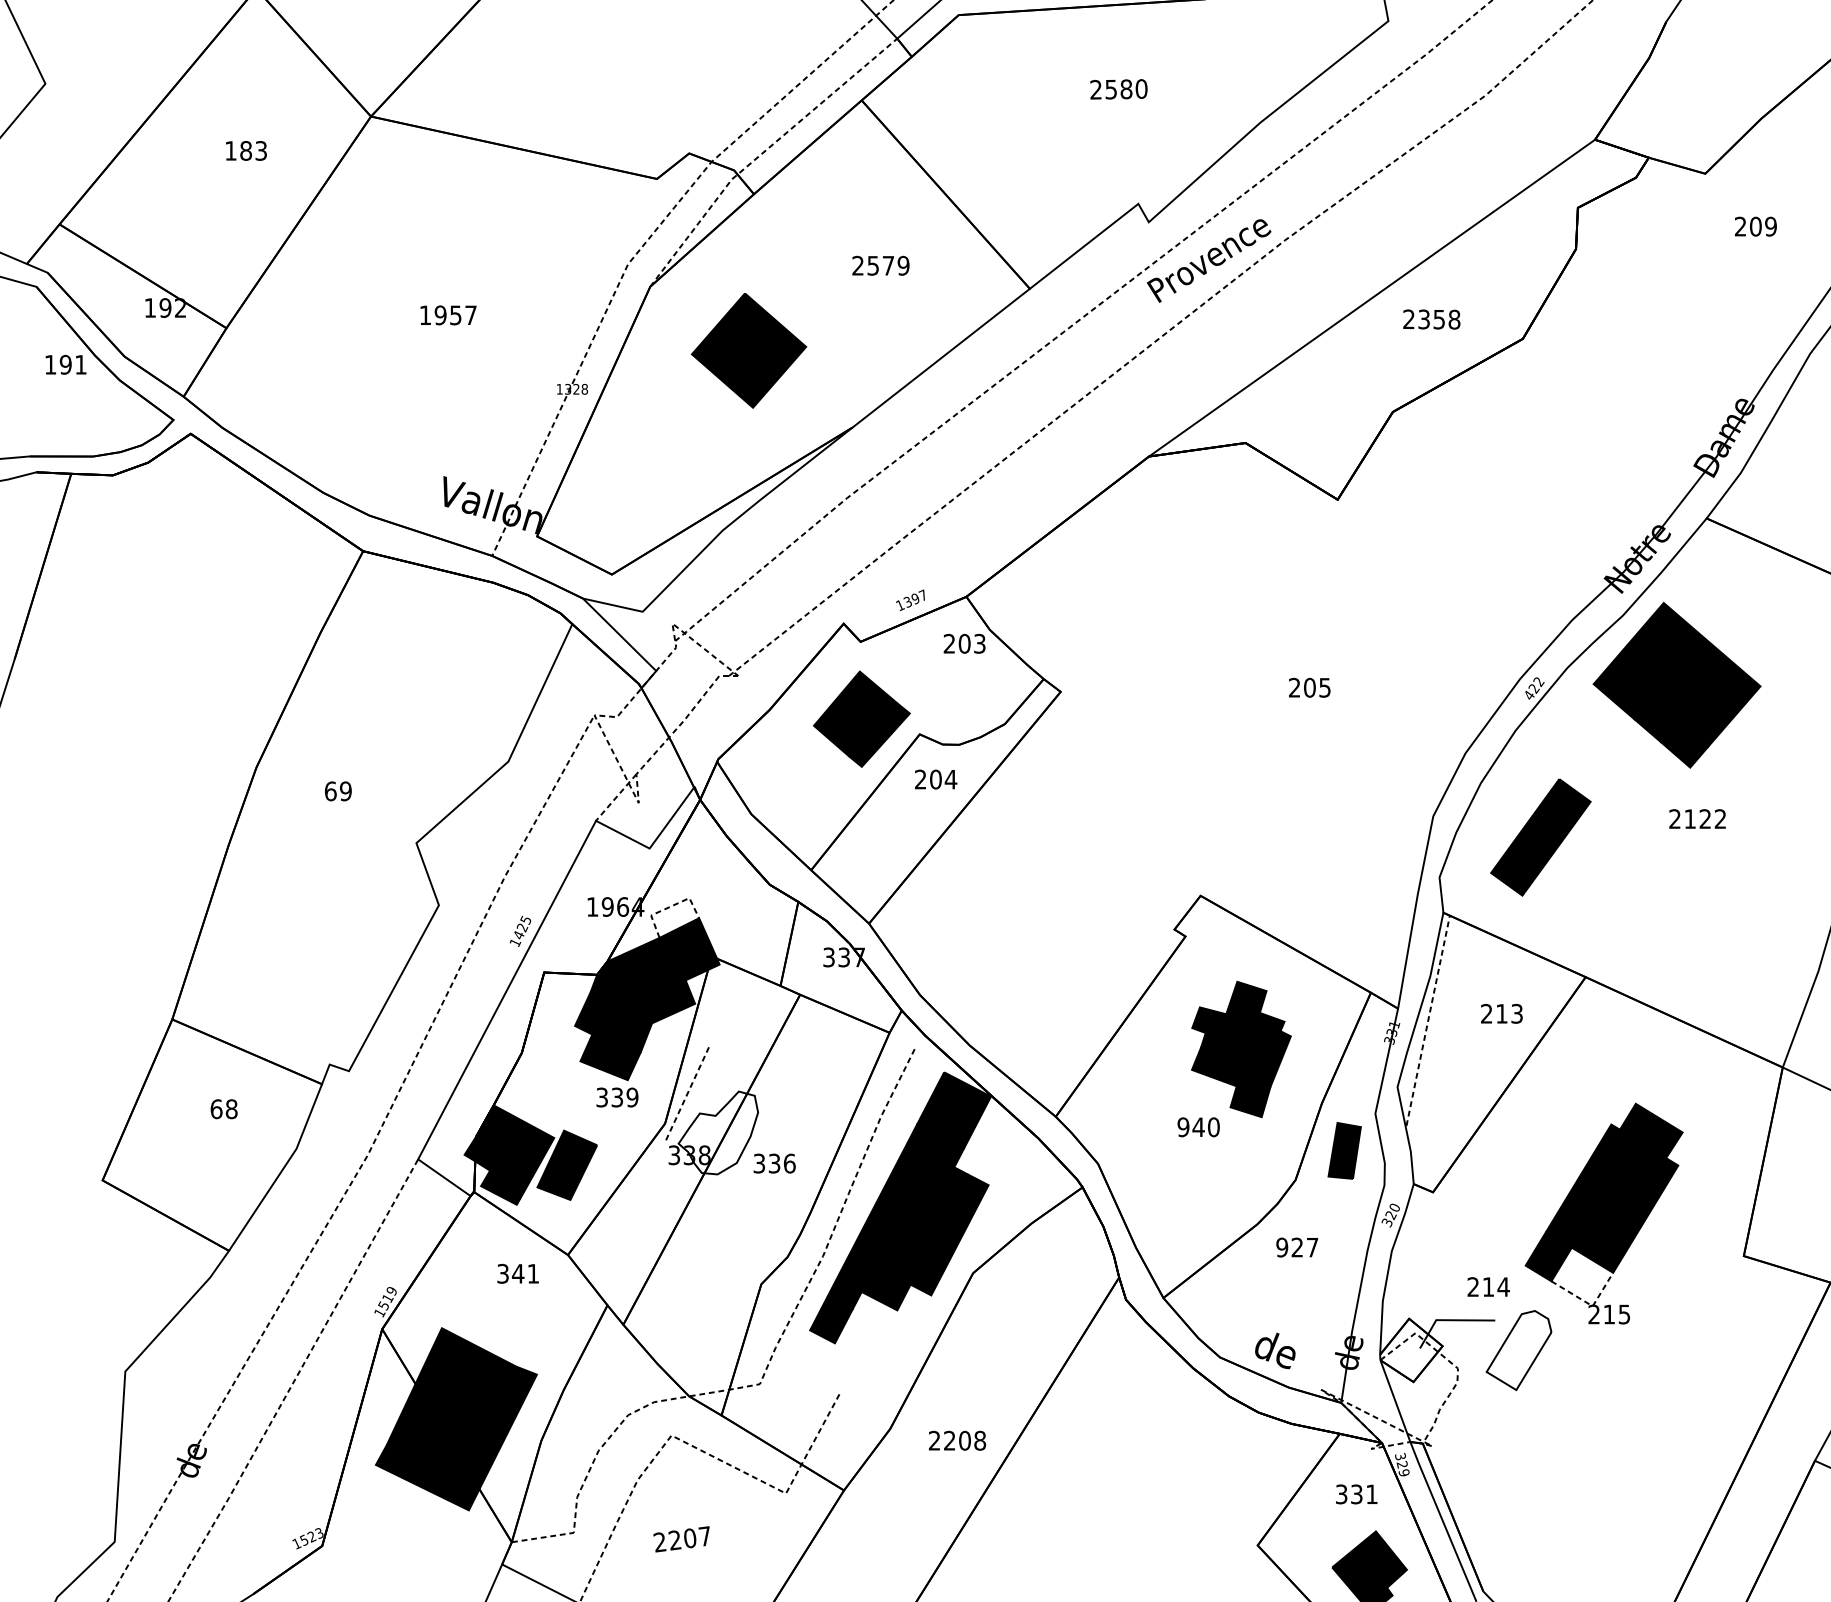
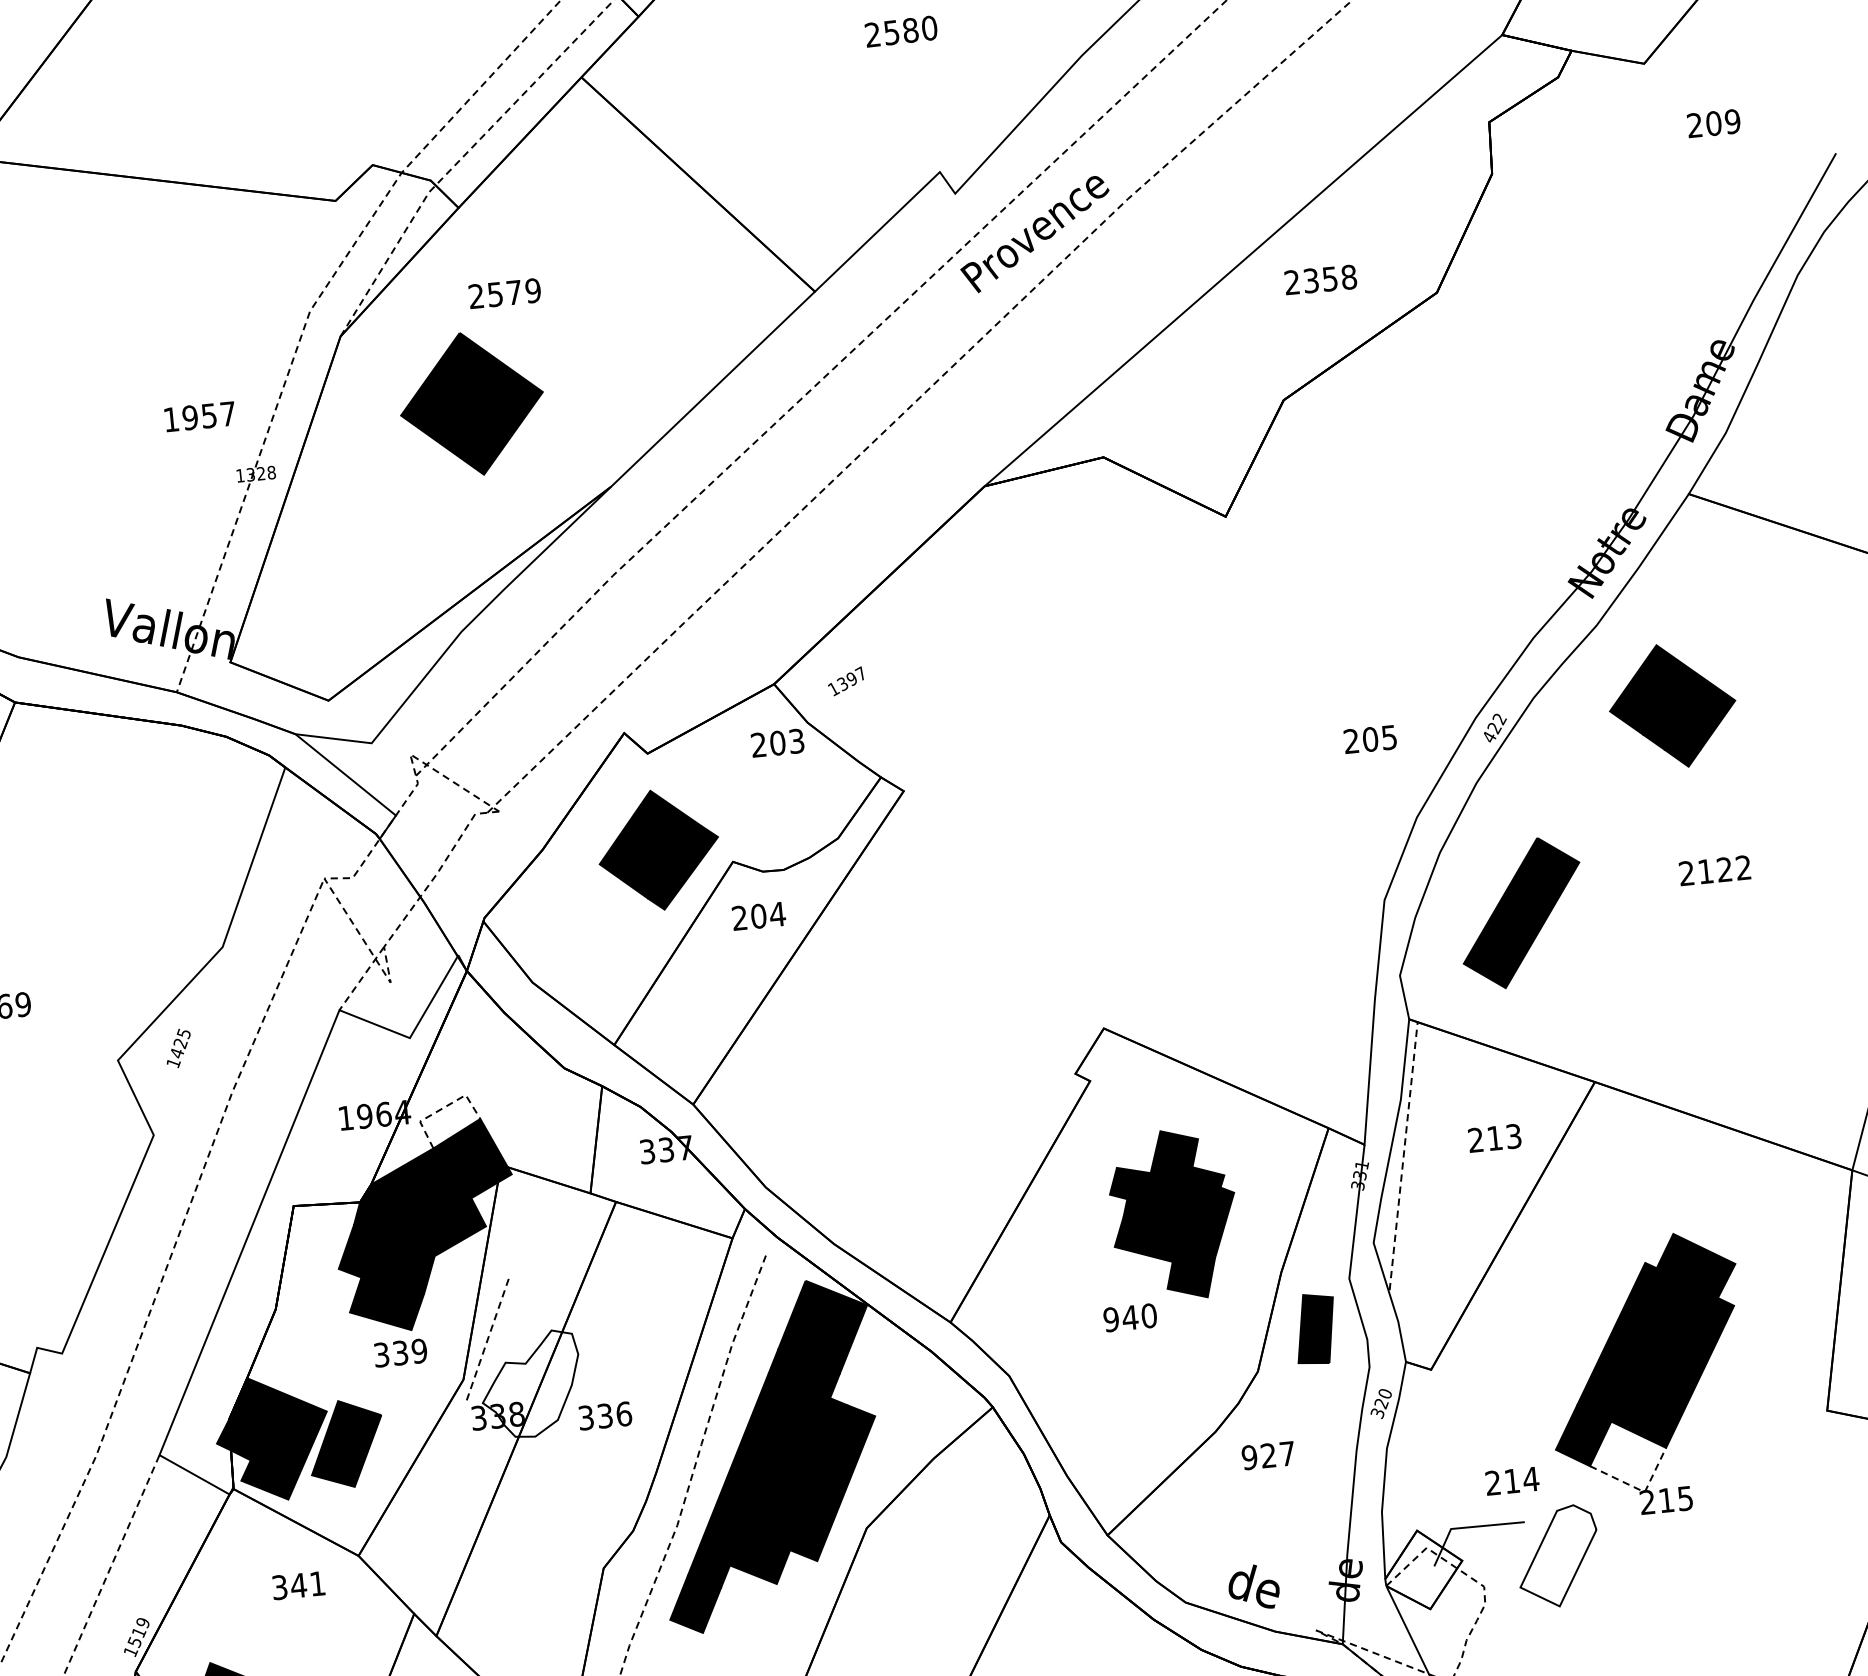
text: (880, 265) -> (504, 293), moved
text: (448, 315) -> (200, 416), moved
text: (910, 599) -> (845, 680), moved
part: (1676, 684) -> (1671, 705), size x0.6
text: (1309, 687) -> (1369, 739), moved
text: (520, 930) -> (178, 1047), moved

